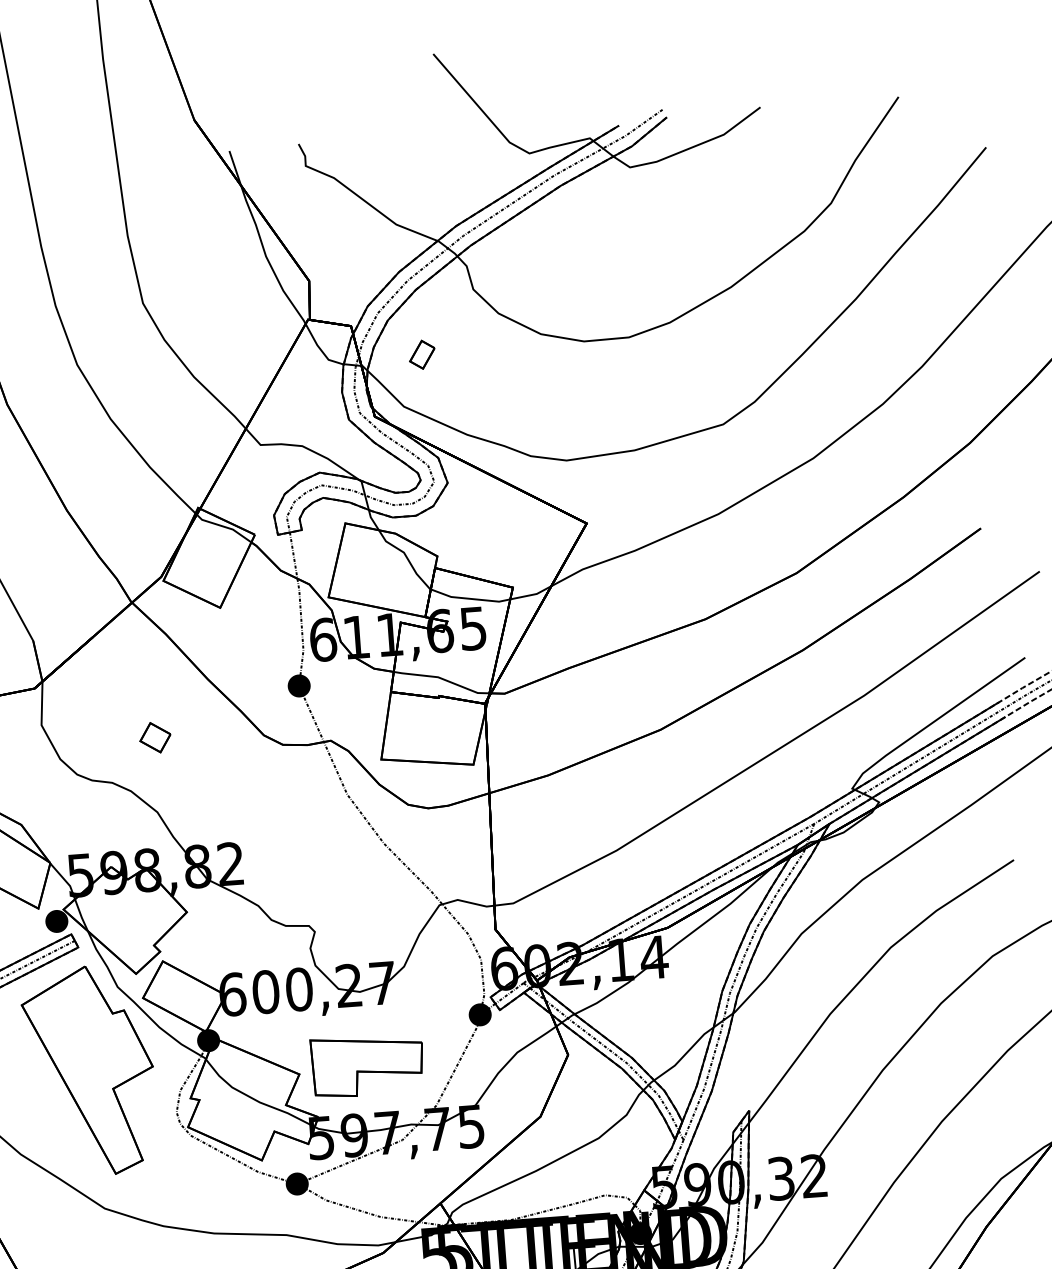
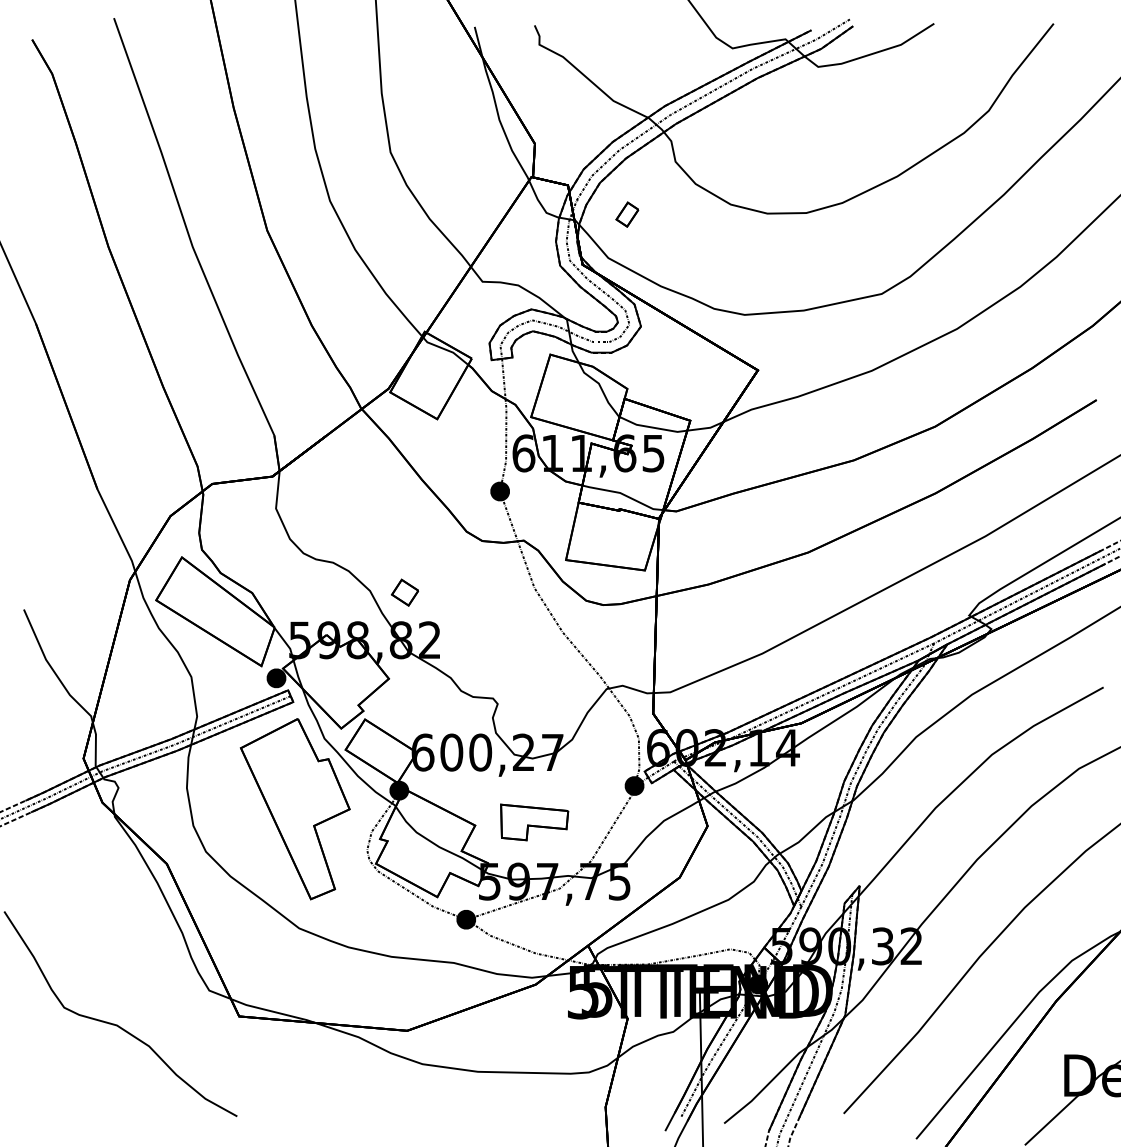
part: (154, 737) -> (404, 592), moved
part: (367, 1065) -> (534, 822), size x0.7

